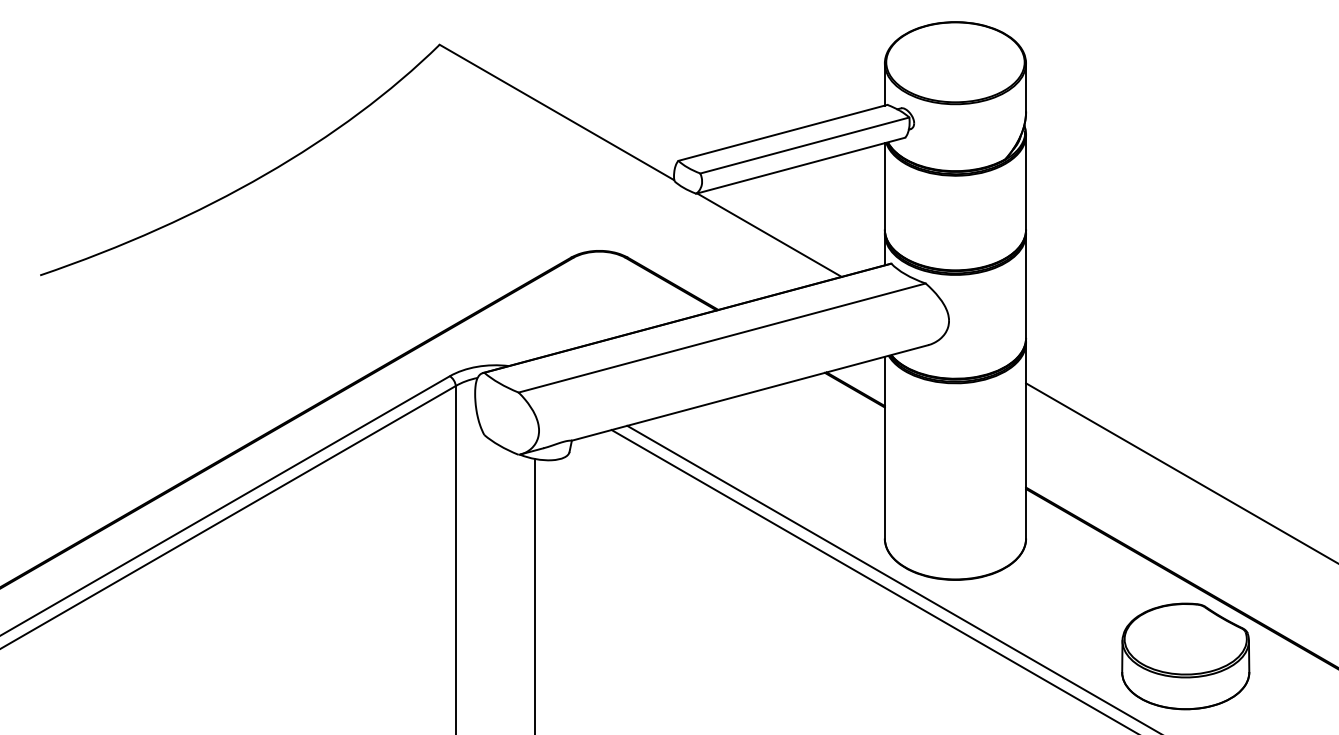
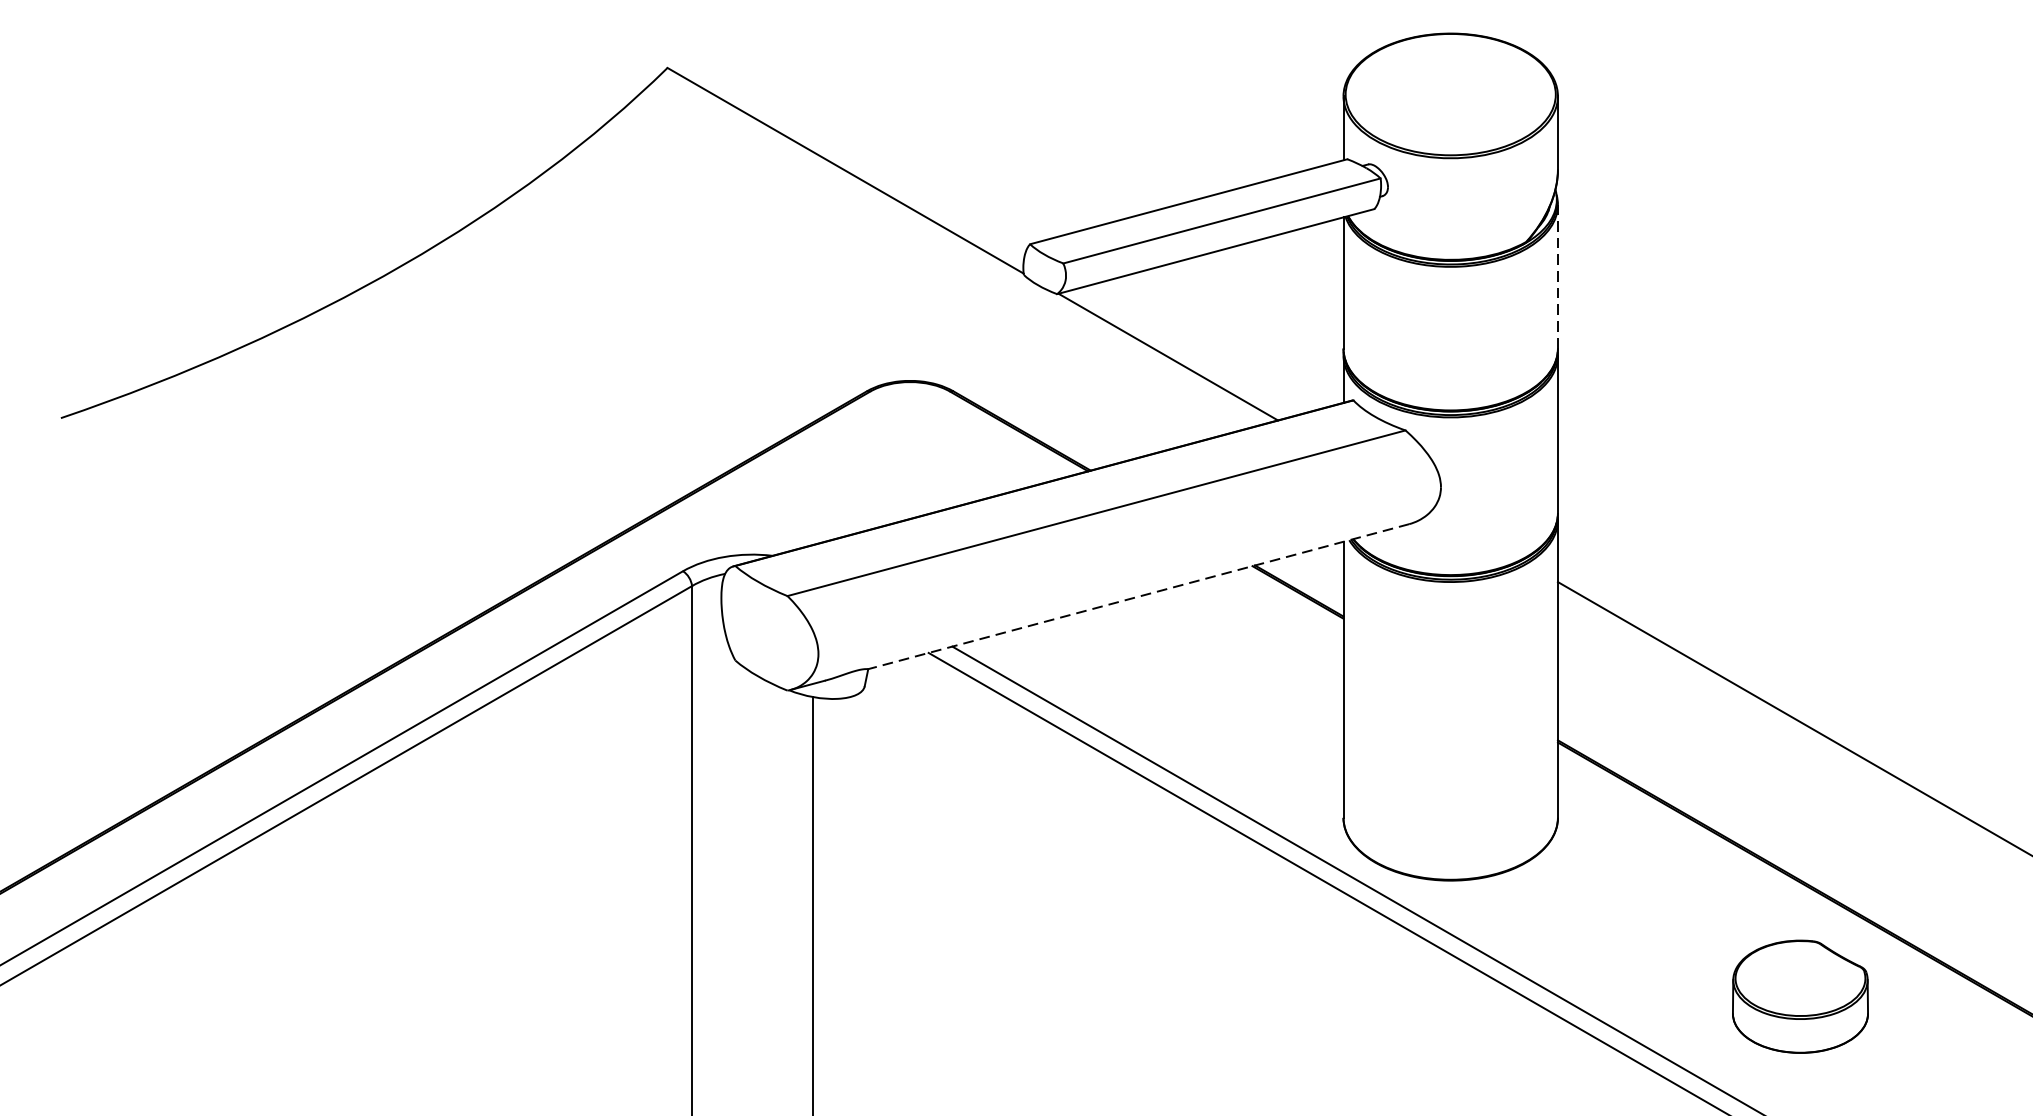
line: (1026, 181) -> (1558, 275), solid -> dashed
line: (749, 393) -> (1137, 597), solid -> dashed
part: (1185, 656) -> (1799, 996), size x0.7

